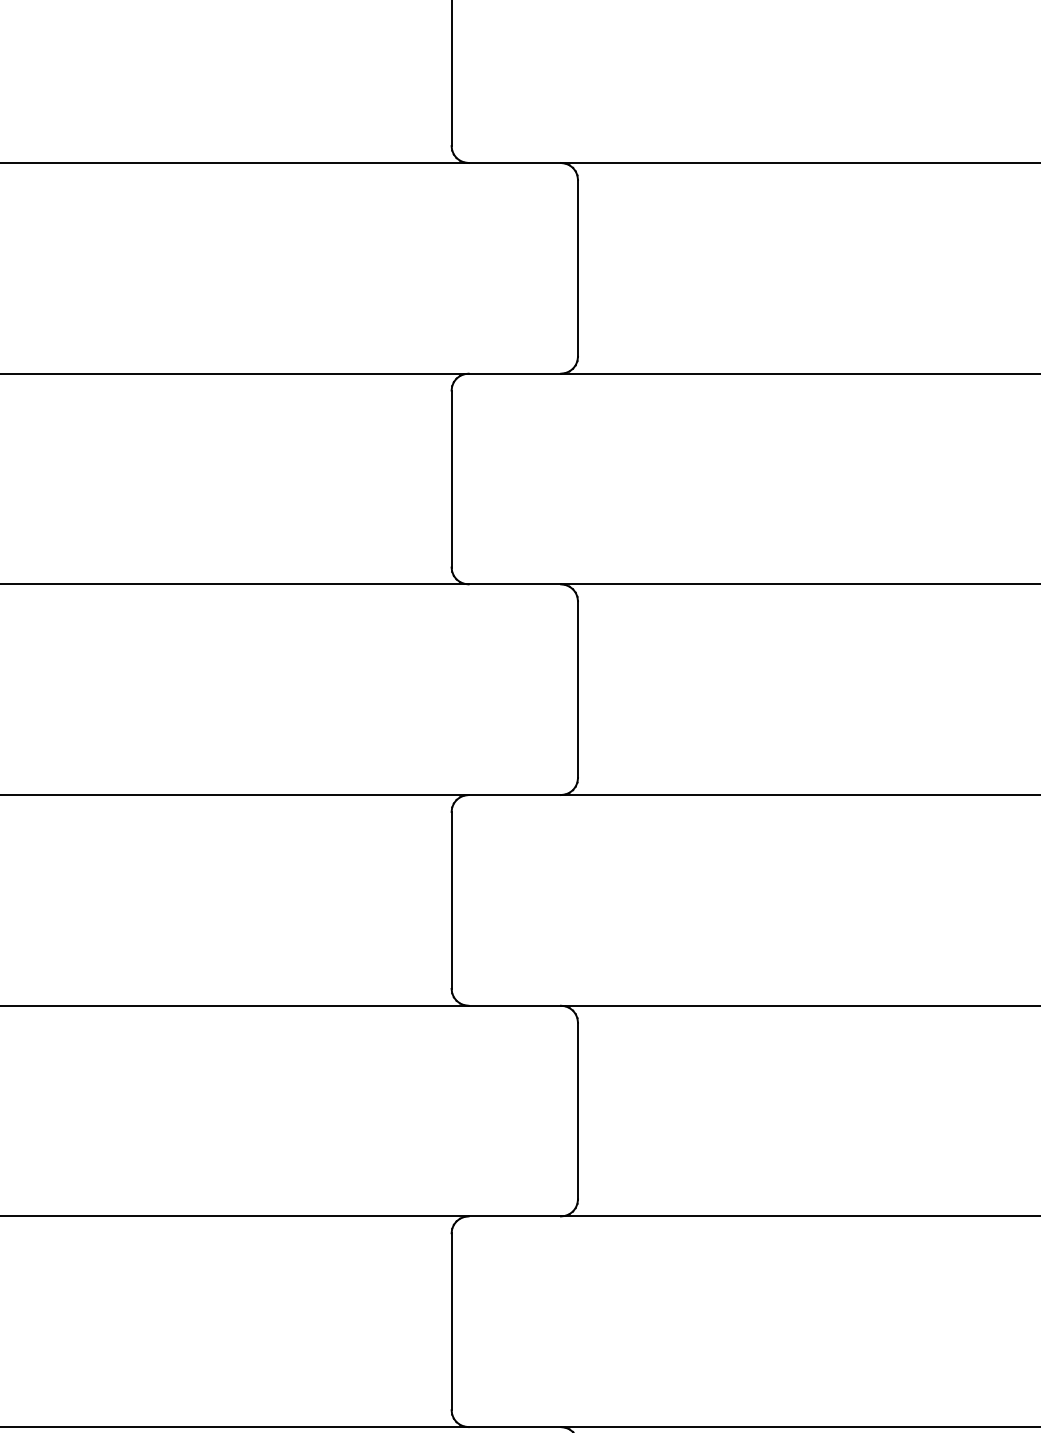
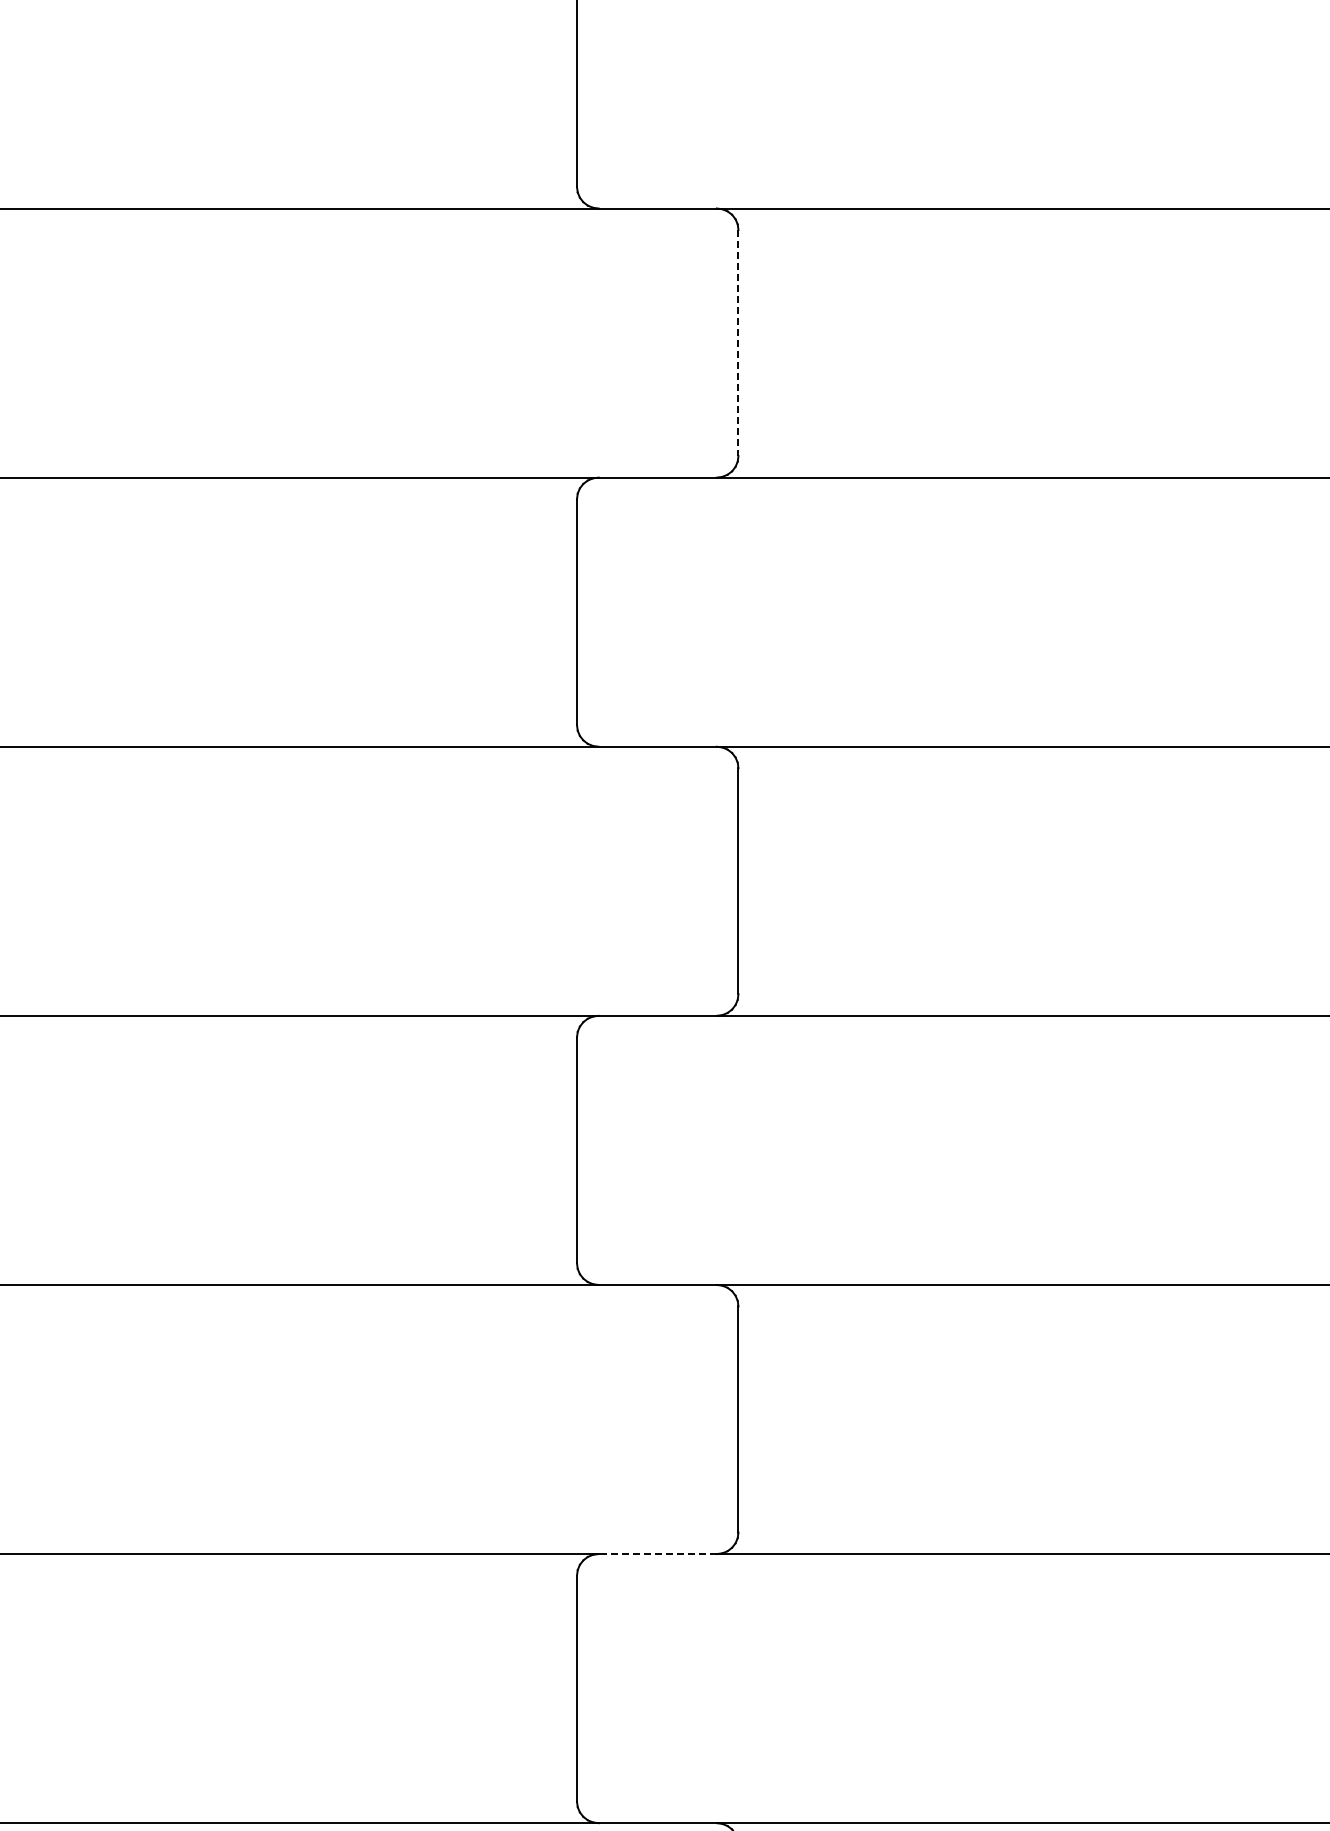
line: (578, 268) -> (738, 343), solid -> dashed
line: (514, 1216) -> (657, 1554), solid -> dashed

